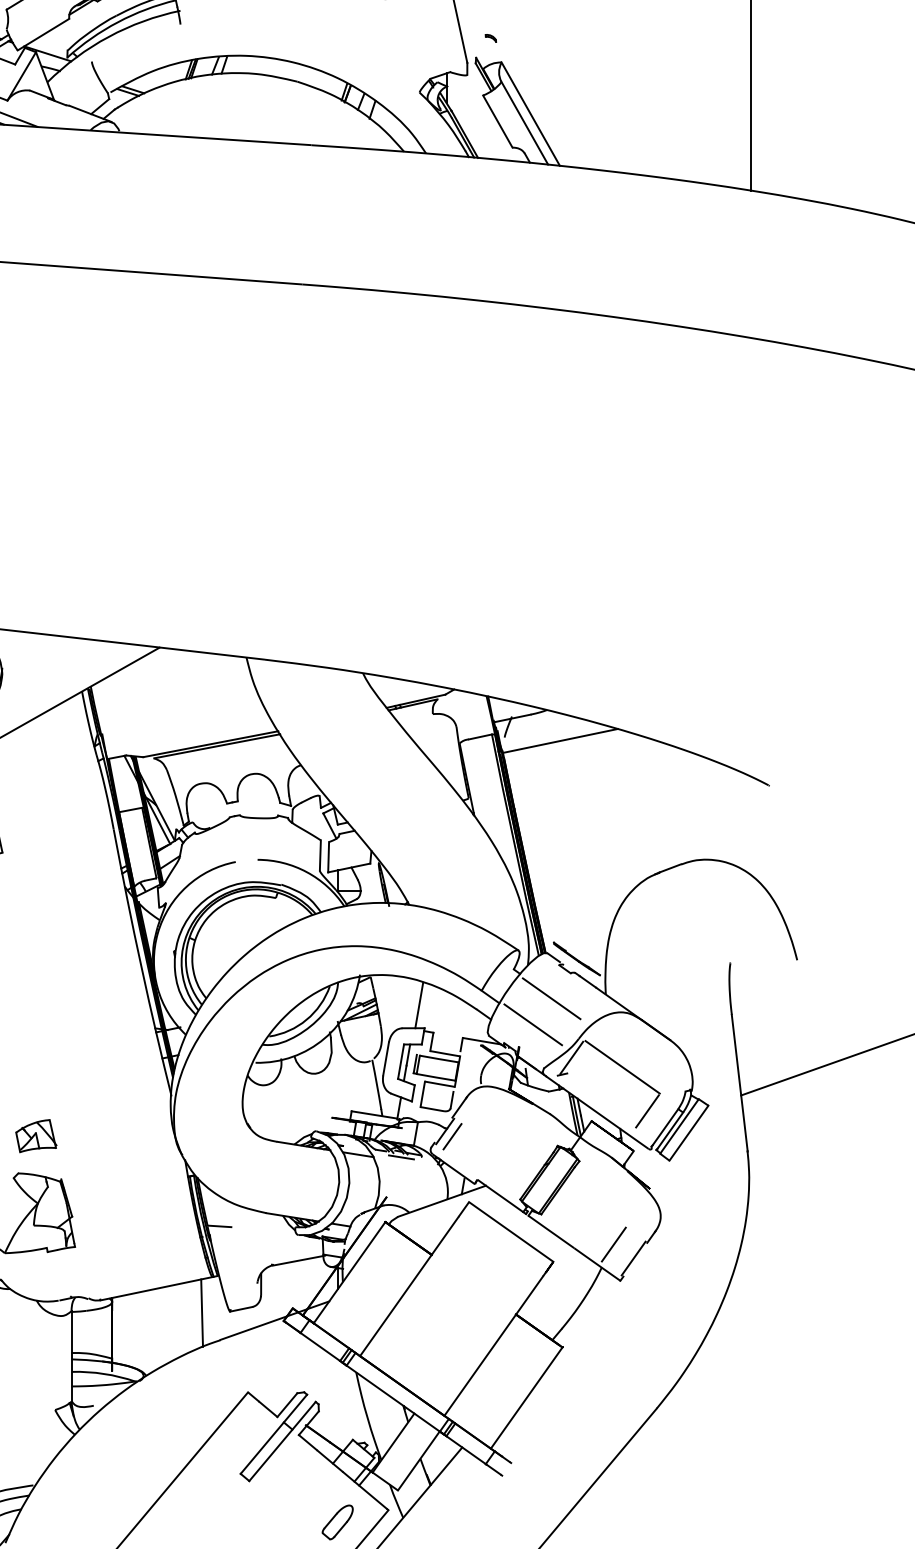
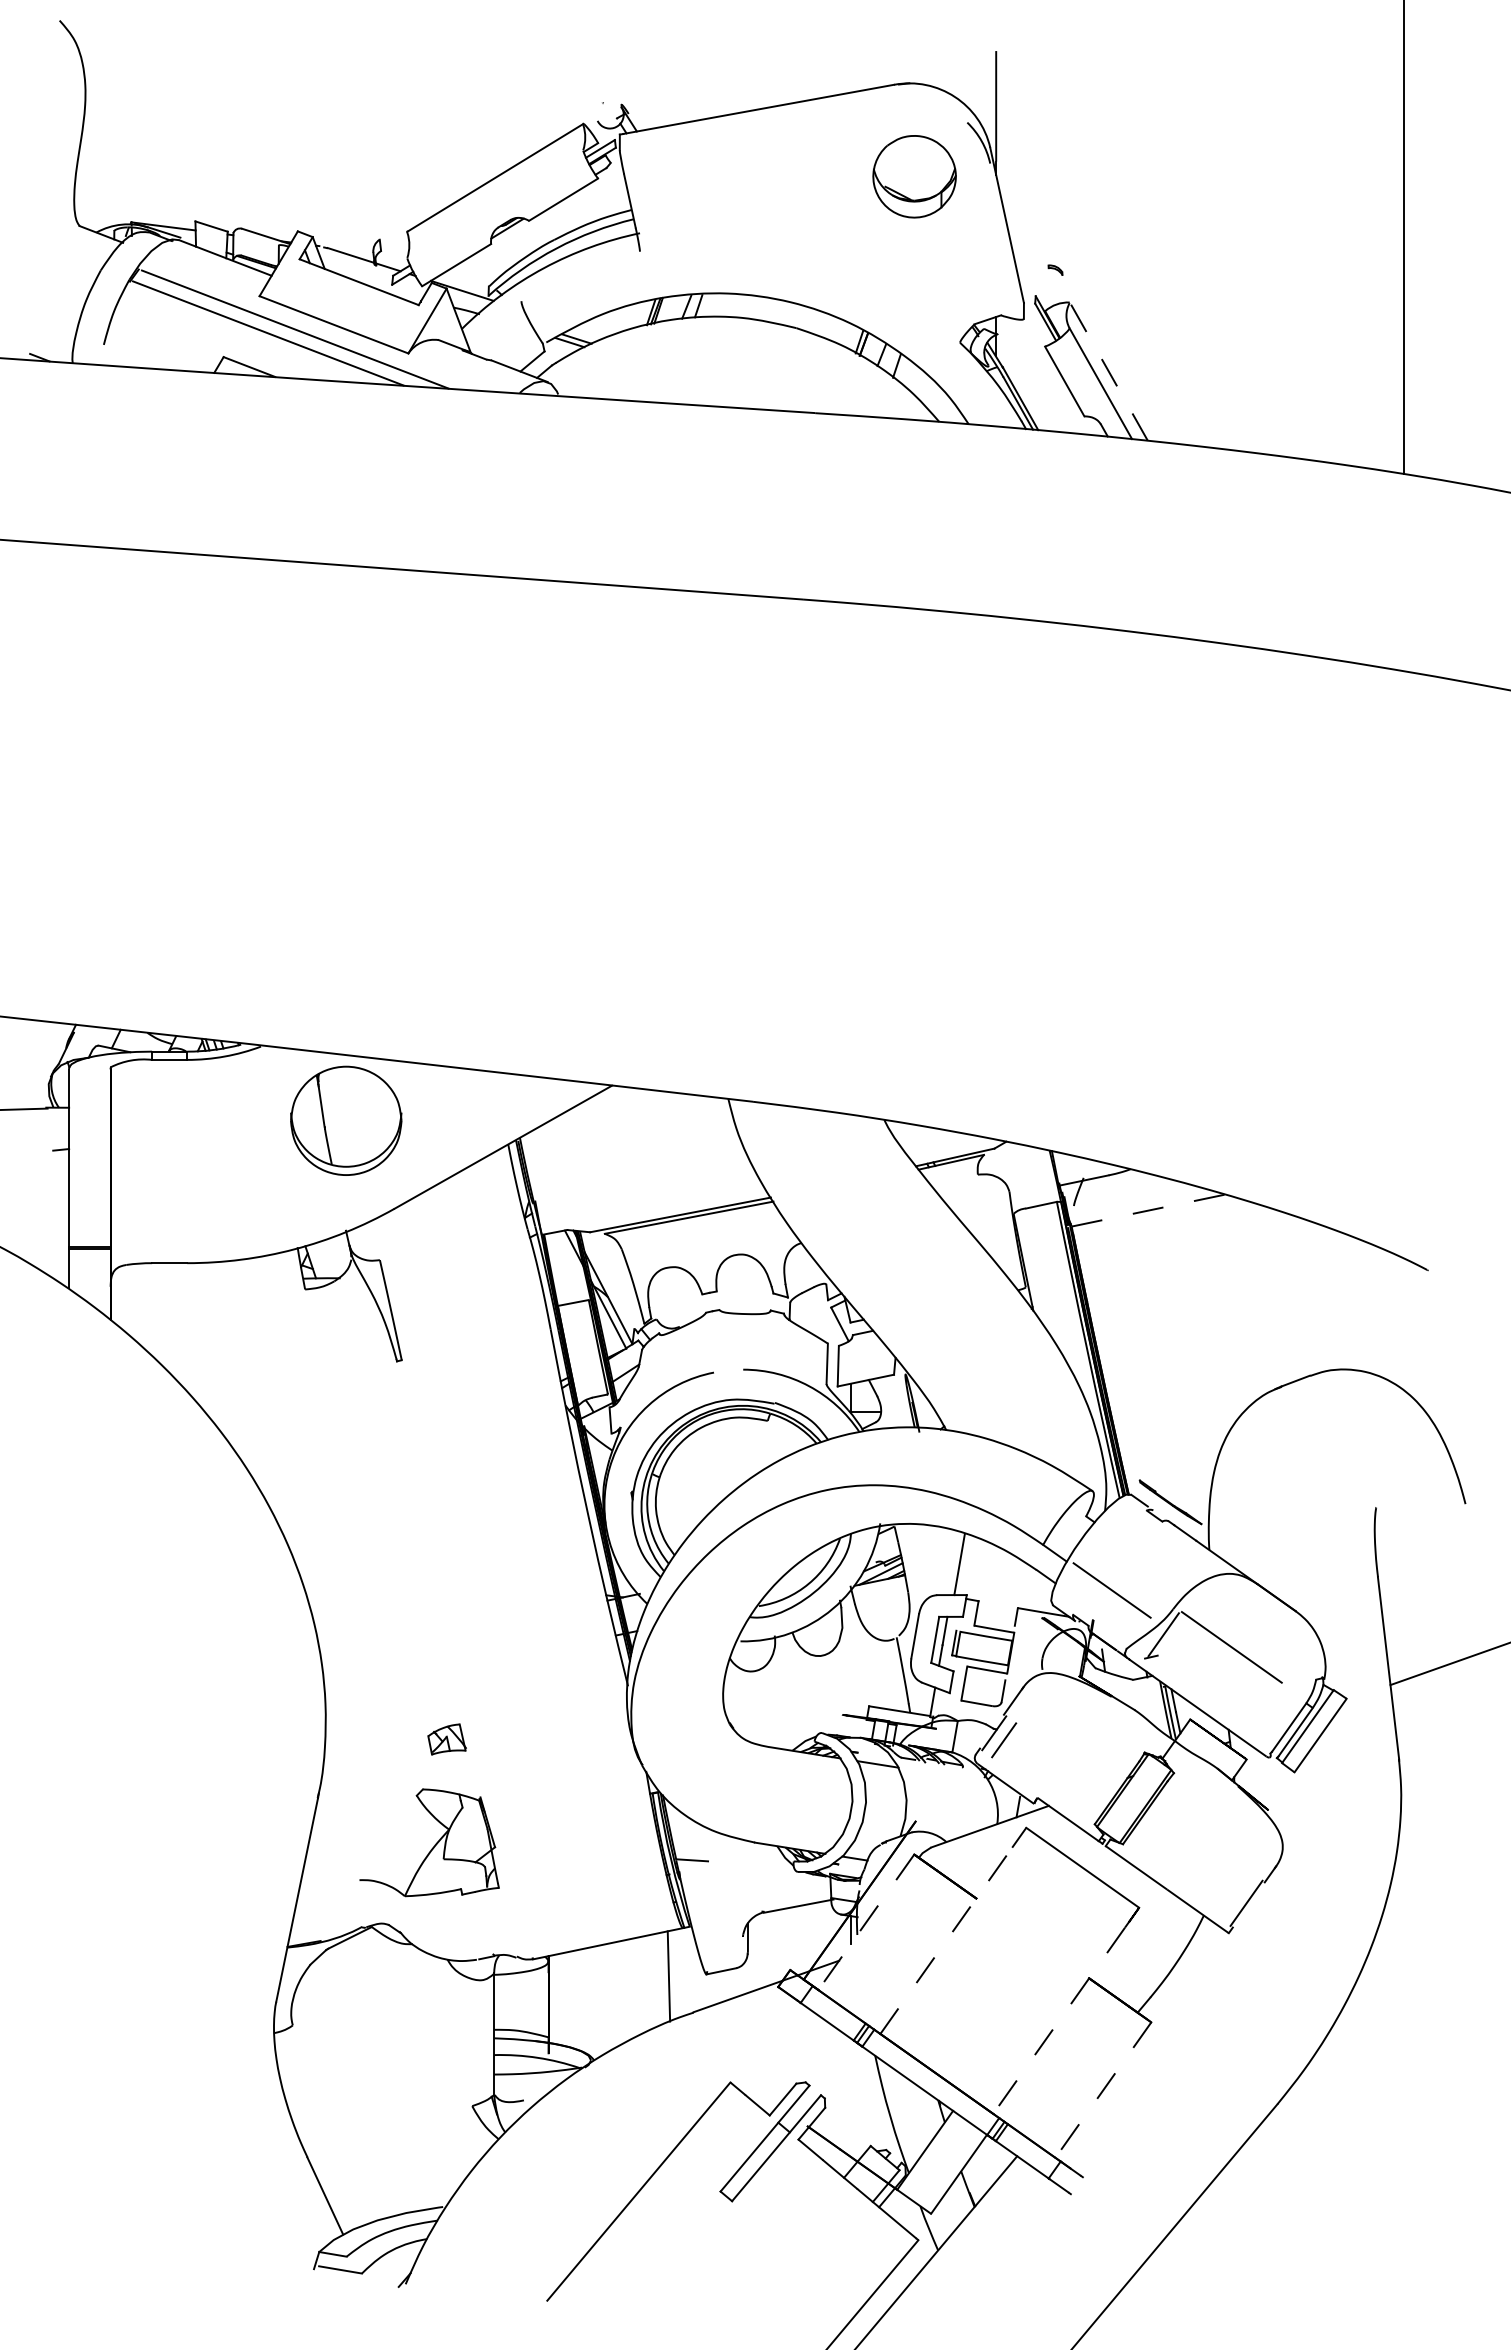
line: (530, 114) -> (1108, 371), solid -> dashed
line: (561, 740) -> (1149, 1210), solid -> dashed
line: (551, 998) -> (1136, 1555), removed
line: (647, 1111) -> (1264, 1706), removed
part: (36, 1136) -> (447, 1739), size x0.7
line: (401, 1157) -> (935, 1767), removed
line: (614, 1244) -> (1220, 1884), removed
line: (349, 1272) -> (866, 1922), solid -> dashed
line: (409, 1286) -> (946, 1940), solid -> dashed
line: (493, 1346) -> (1058, 2021), solid -> dashed
line: (526, 1398) -> (1103, 2090), solid -> dashed
part: (337, 1522) -> (850, 2256), removed

